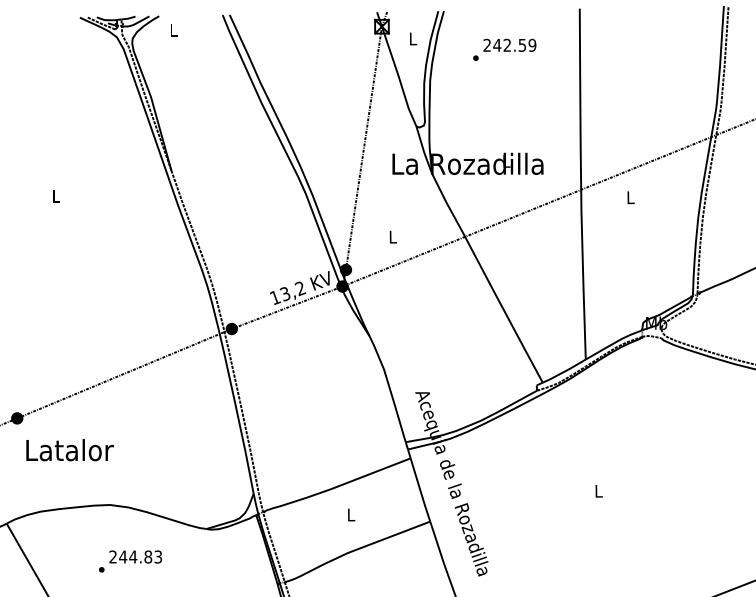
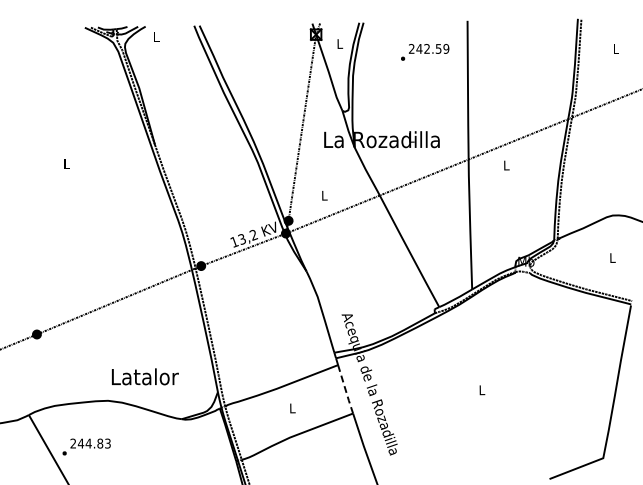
text: (505, 50) -> (425, 52), moved
text: (70, 449) -> (145, 376), moved
line: (420, 490) -> (345, 389), solid -> dashed
text: (130, 560) -> (86, 446), moved

